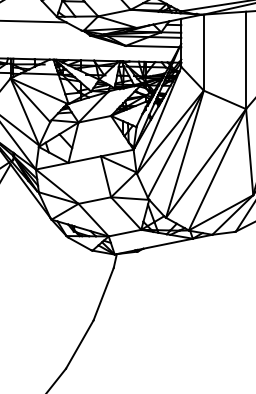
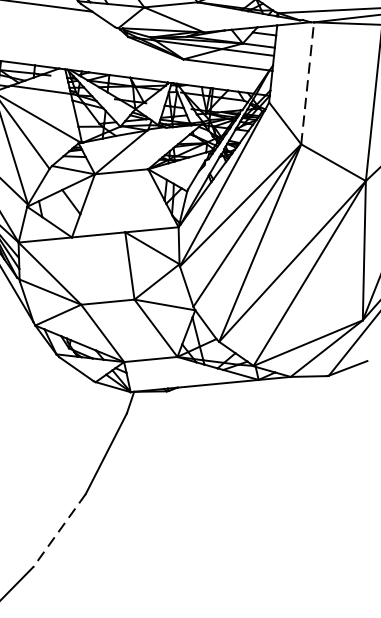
line: (203, 52) -> (307, 83), solid -> dashed
line: (79, 344) -> (59, 530), solid -> dashed

